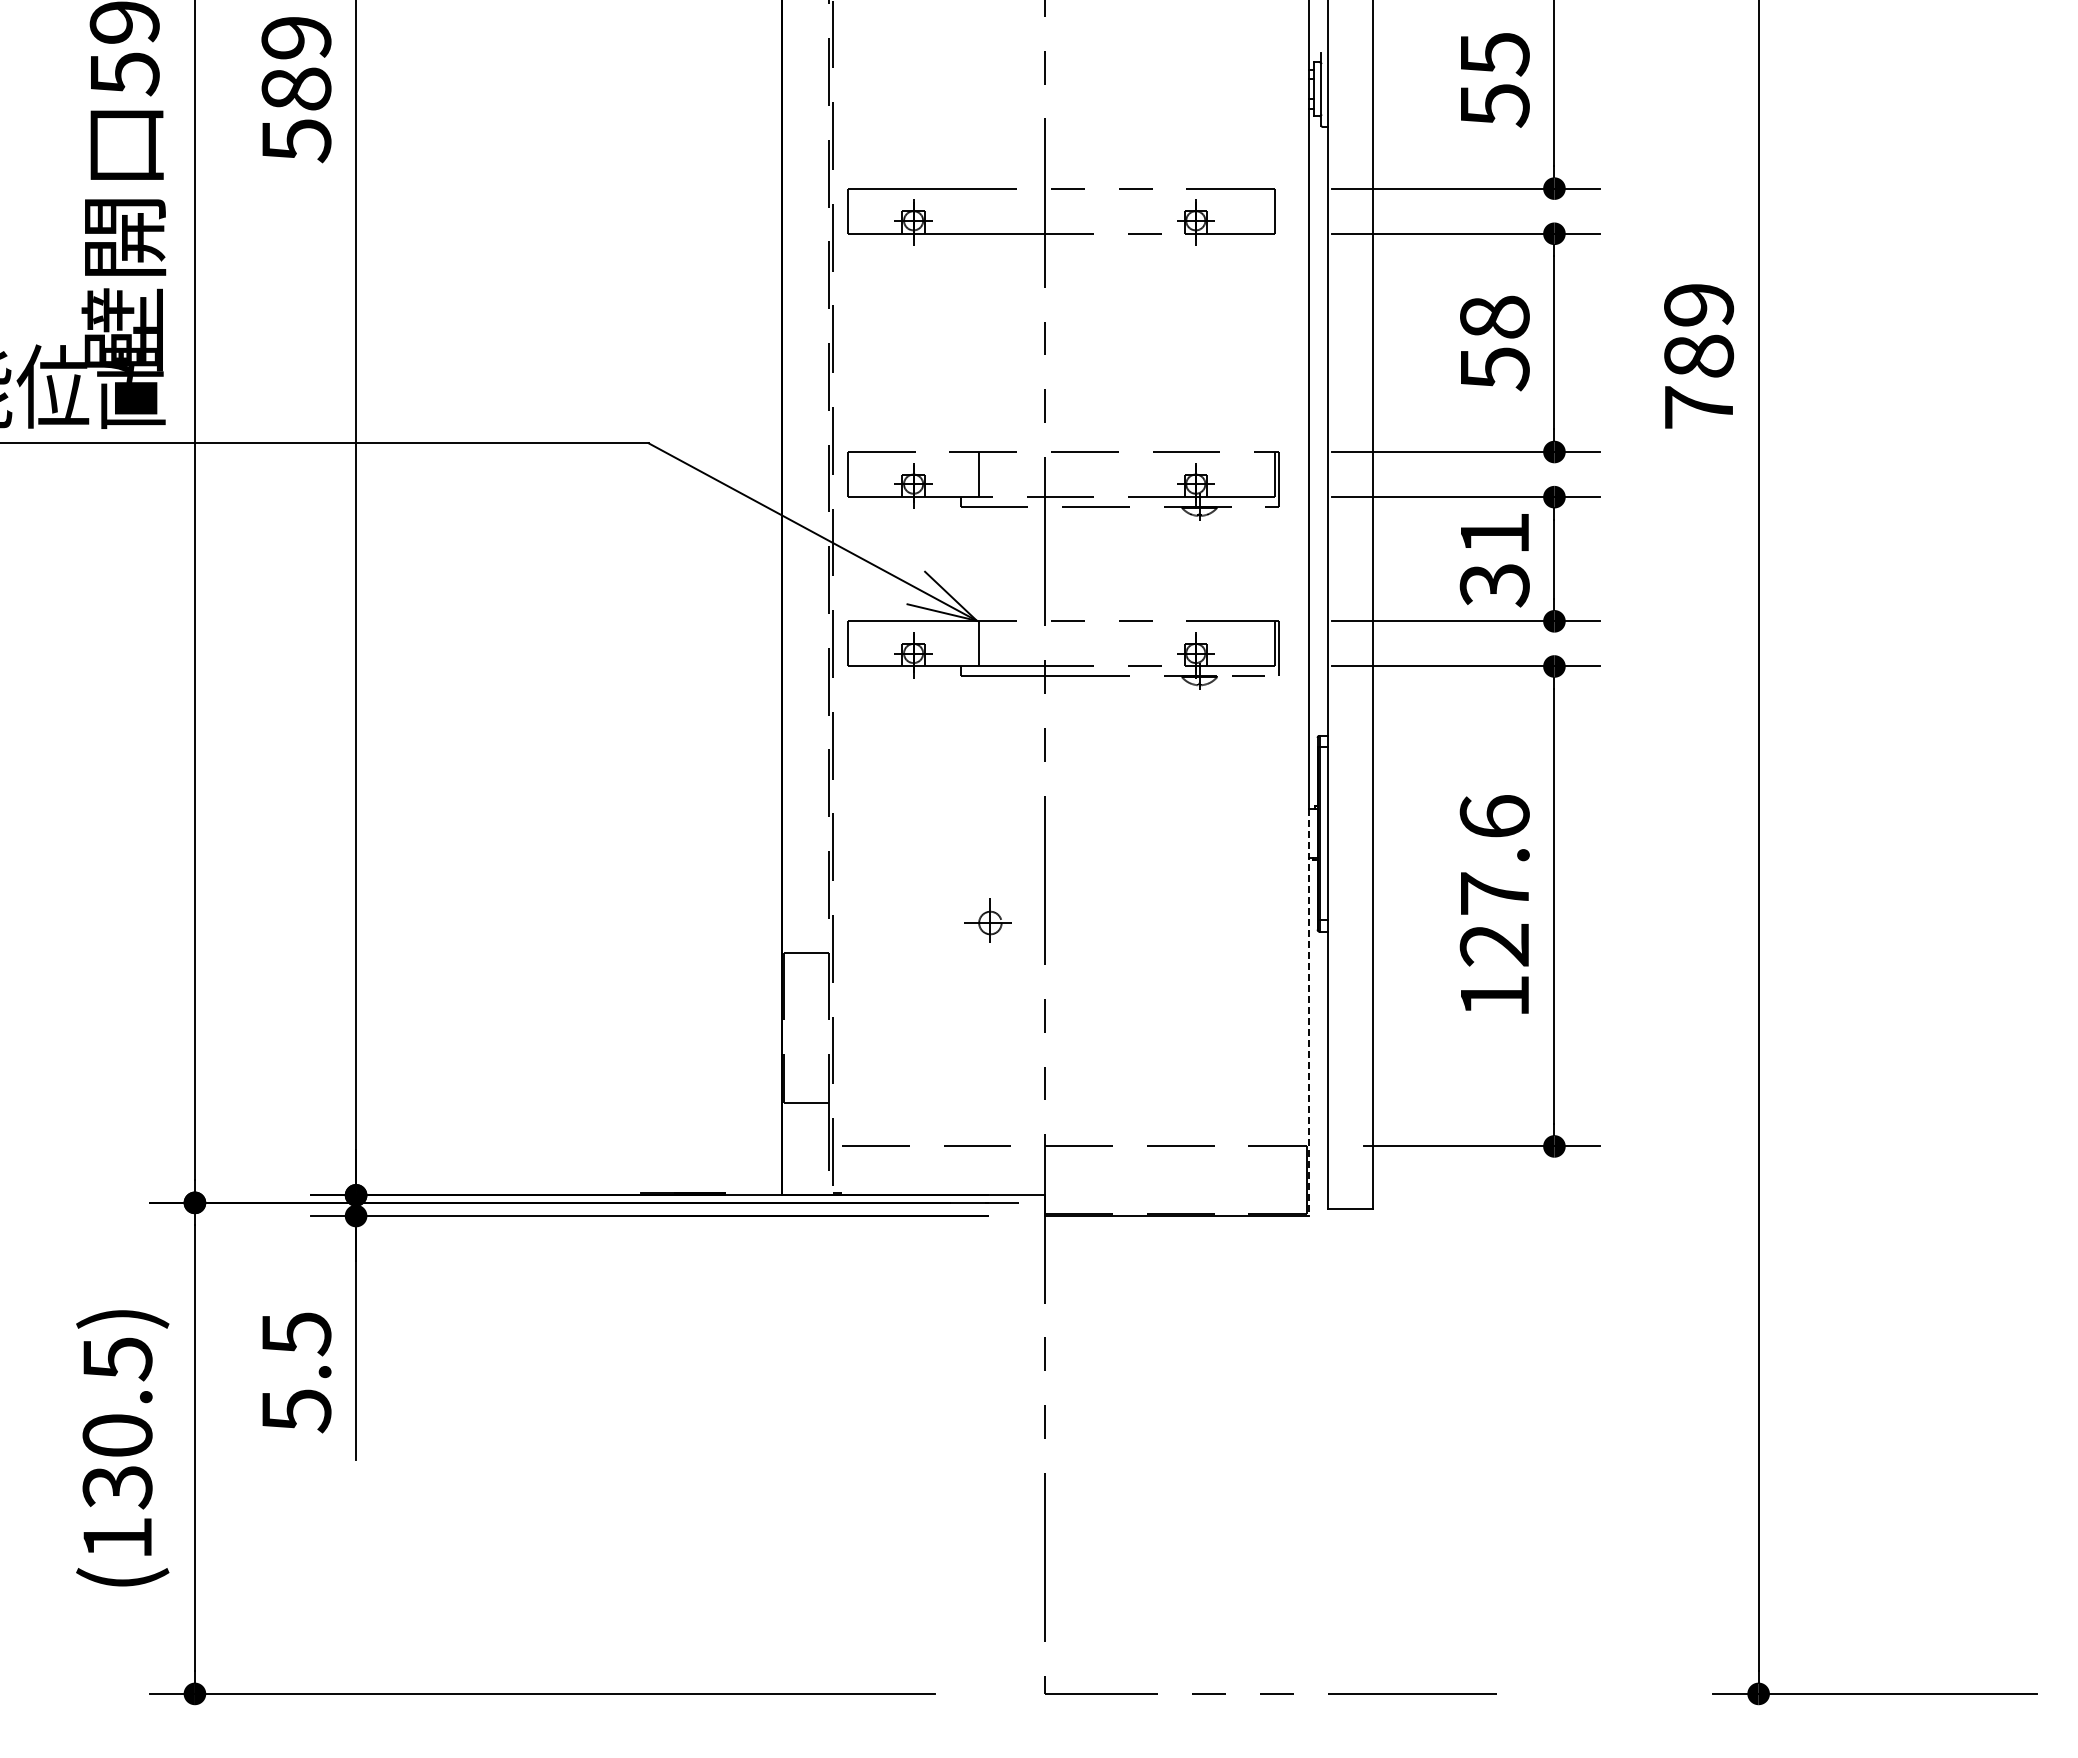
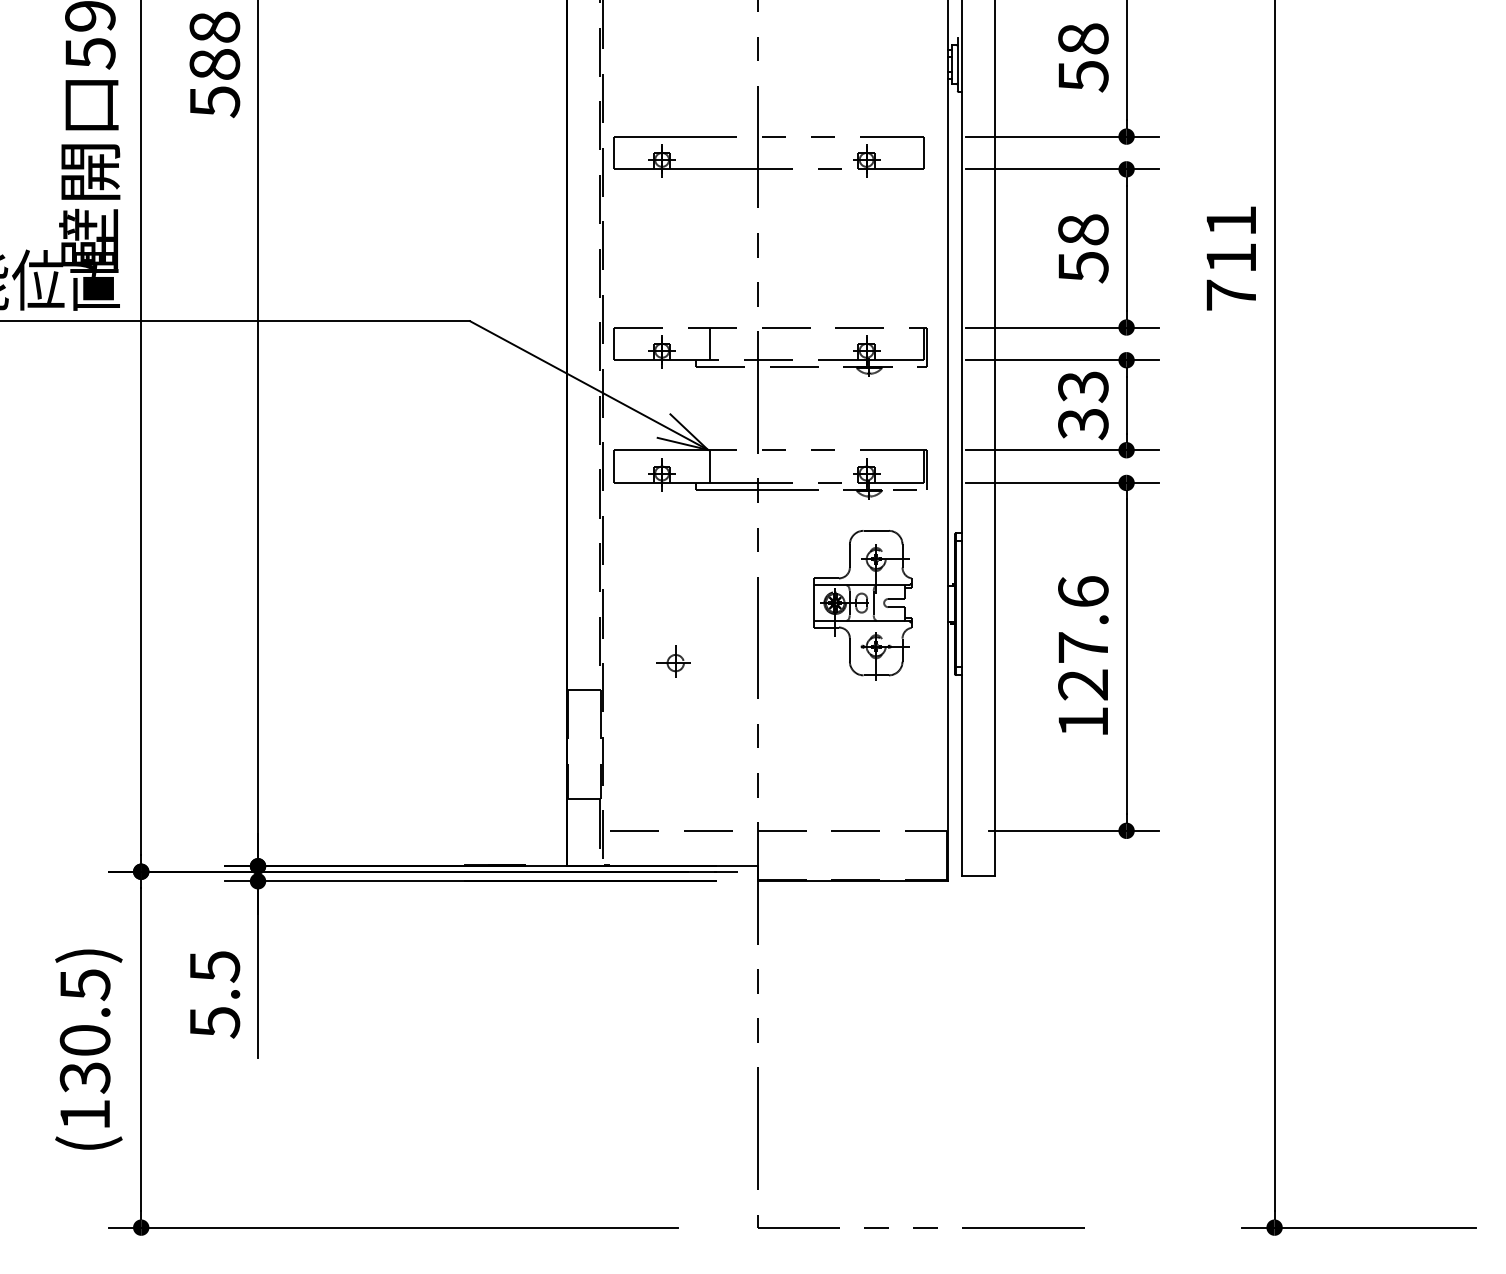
text: (296, 37) -> (214, 27), 589 -> 588
text: (1494, 54) -> (1083, 39), 55 -> 58
text: (1699, 330) -> (1231, 239), 789 -> 711
text: (1494, 534) -> (1083, 387), 31 -> 33
part: (1190, 834) -> (862, 604), added
part: (987, 920) -> (673, 661), moved
line: (1308, 1013) -> (948, 734), dashed -> solid

